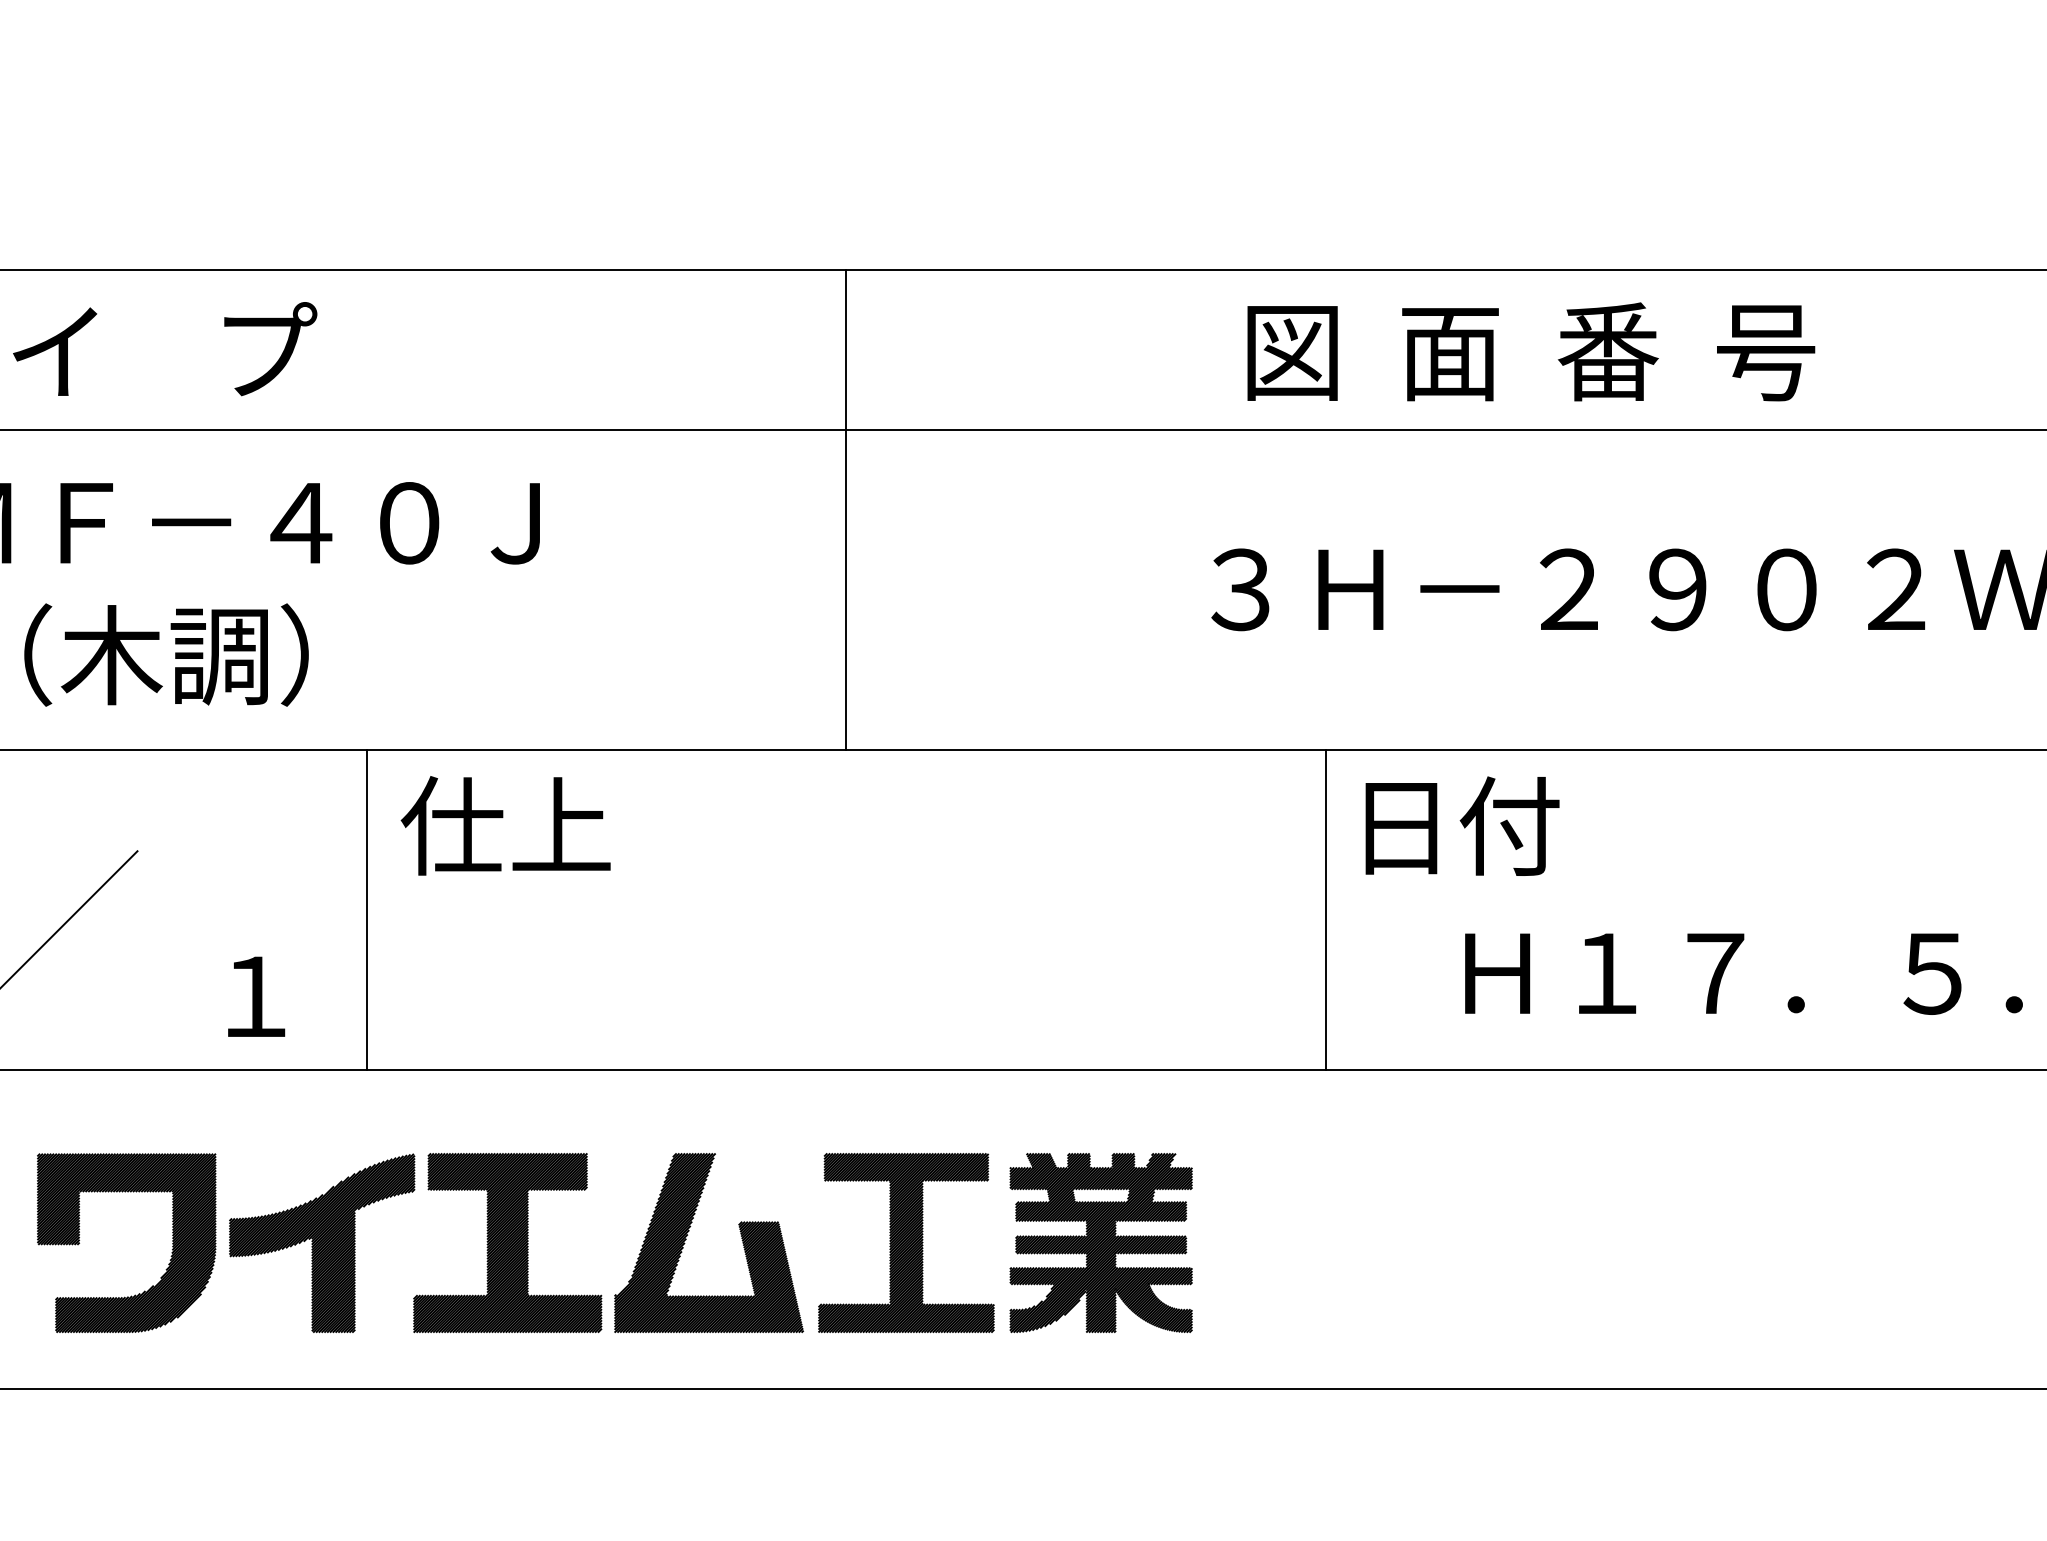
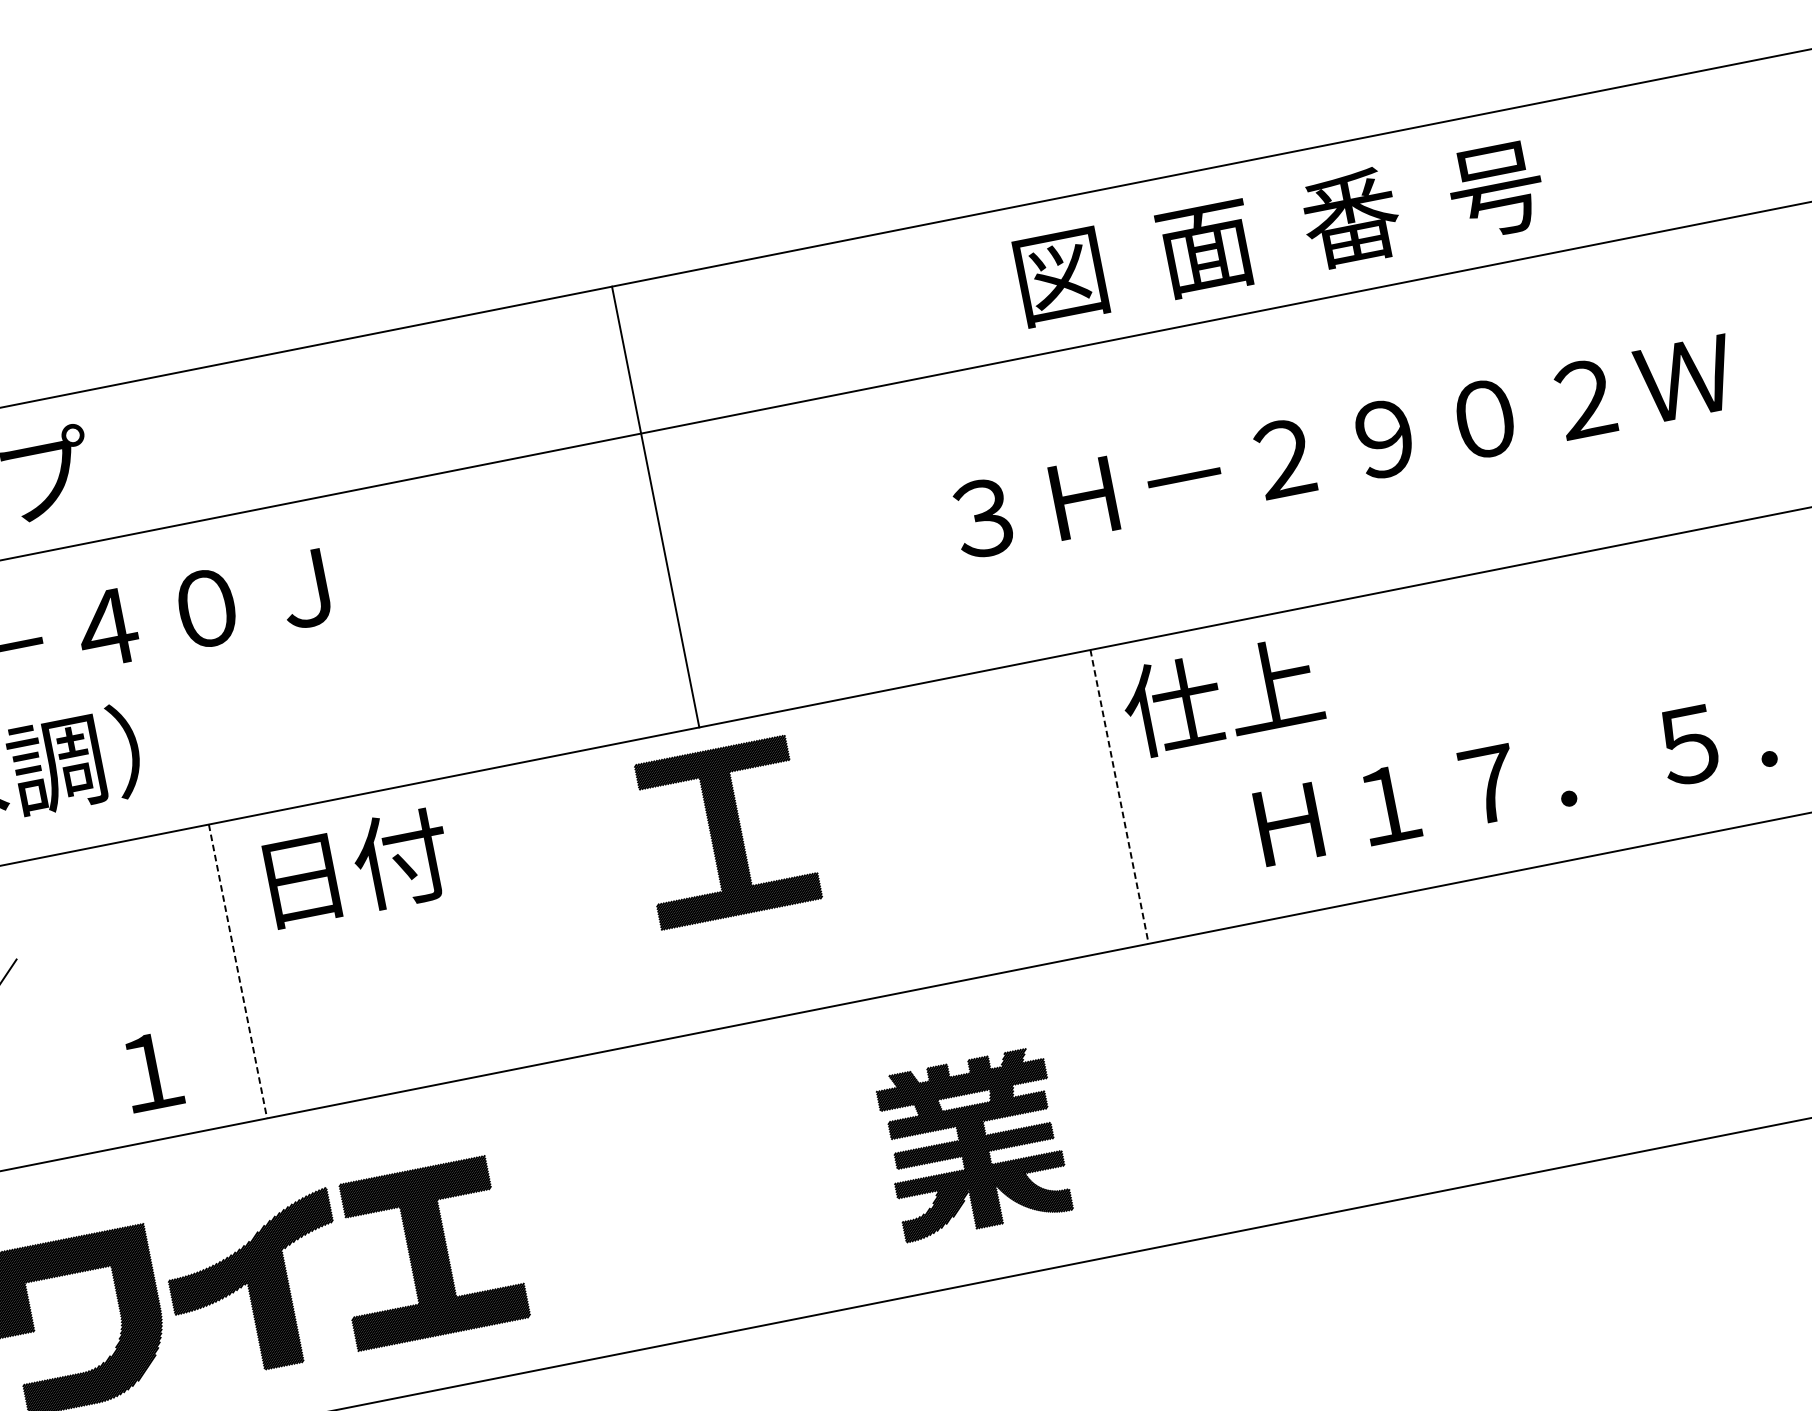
text: (1531, 351) -> (1280, 231), moved
line: (846, 509) -> (655, 506), moved
text: (505, 825) -> (350, 868), 仕上 -> 日付
text: (1454, 825) -> (1222, 696), 日付 -> 仕上
line: (366, 909) -> (237, 971), solid -> dashed
line: (1325, 909) -> (1119, 796), solid -> dashed
part: (688, 1235) -> (593, 1212), removed
part: (906, 1242) -> (725, 831), moved

